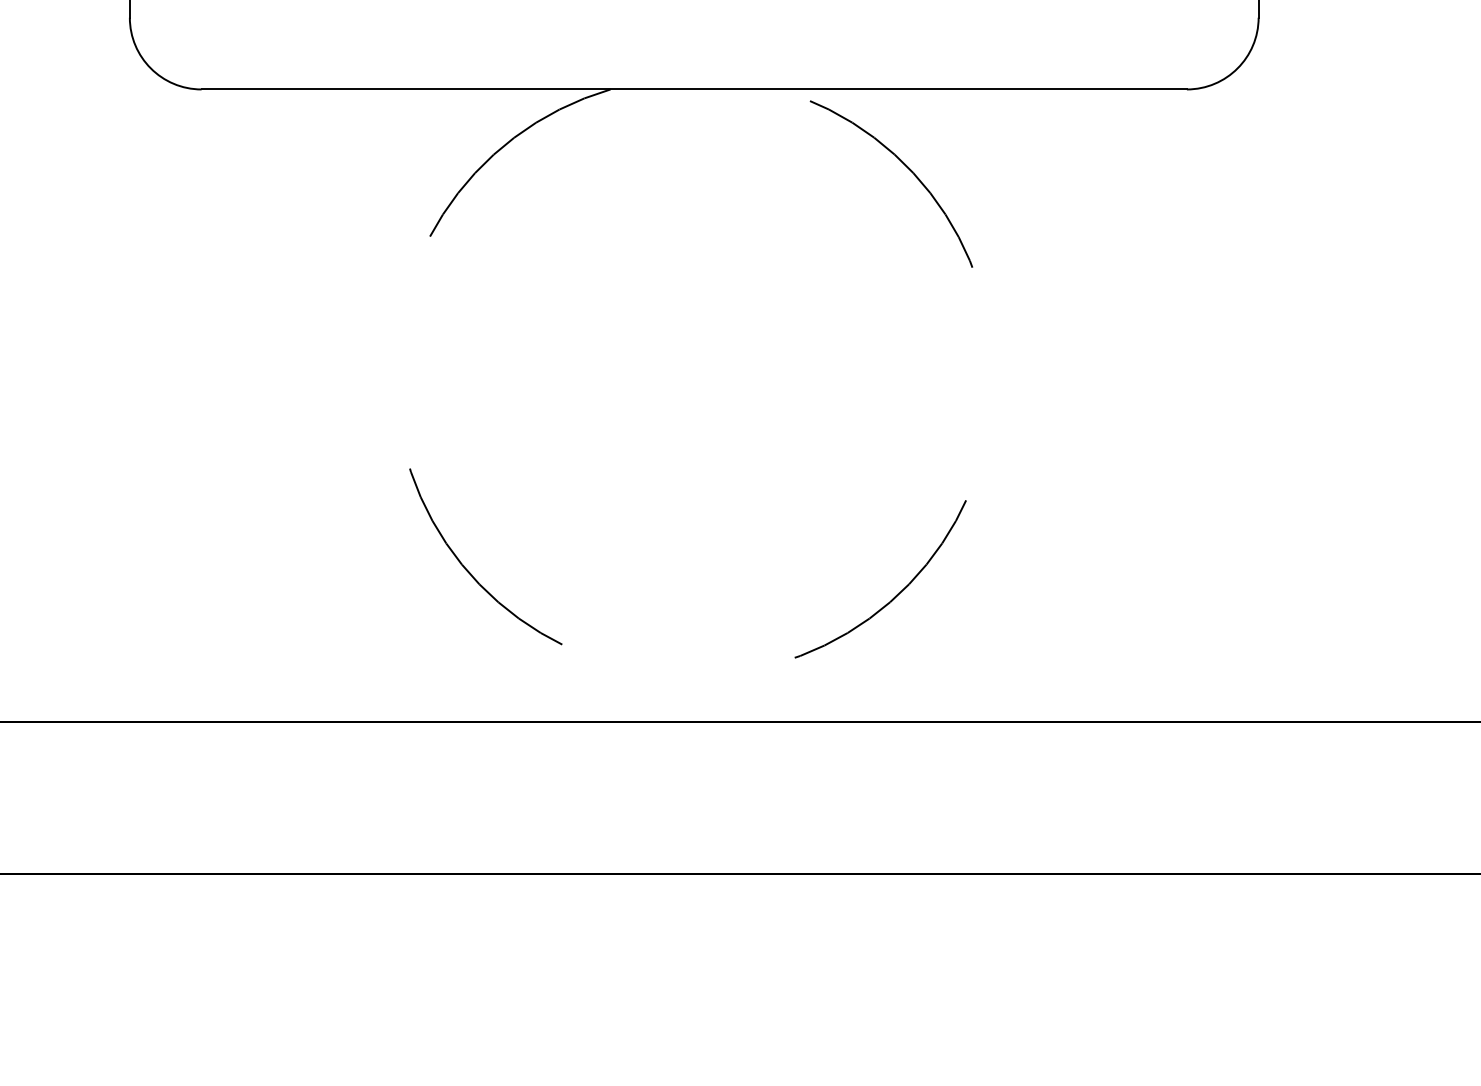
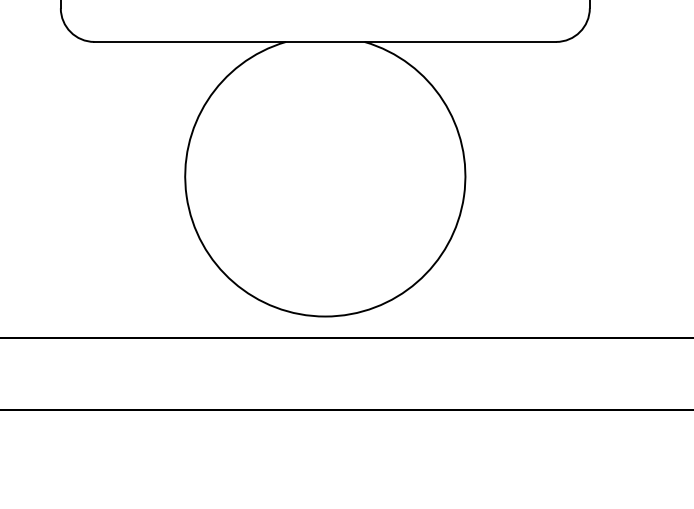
arc: (694, 675) -> (325, 316), dashed -> solid

